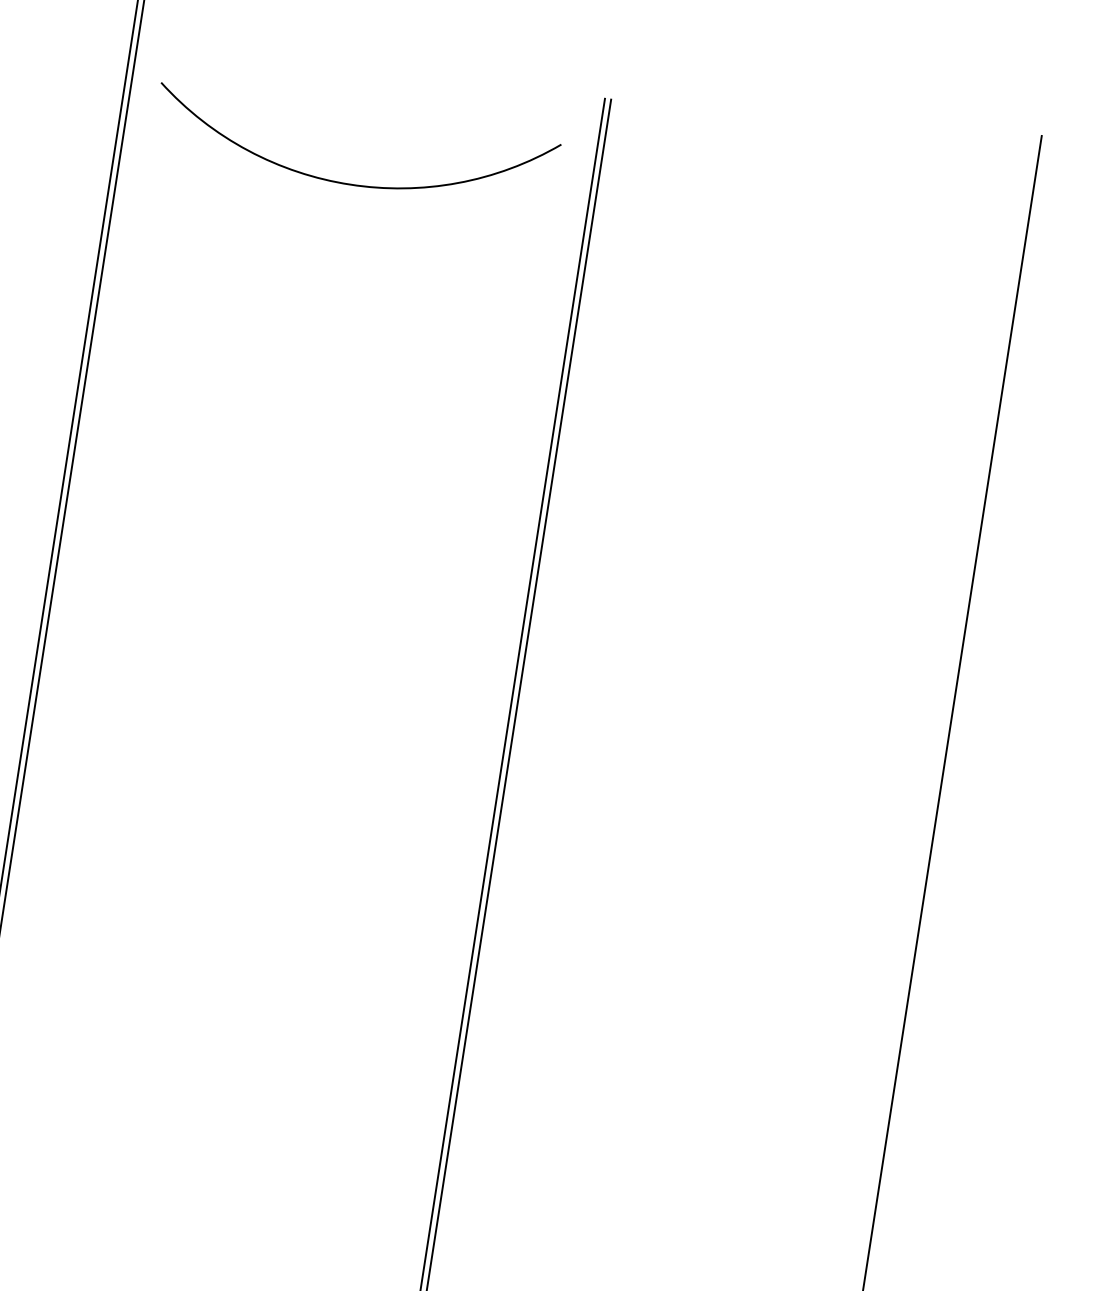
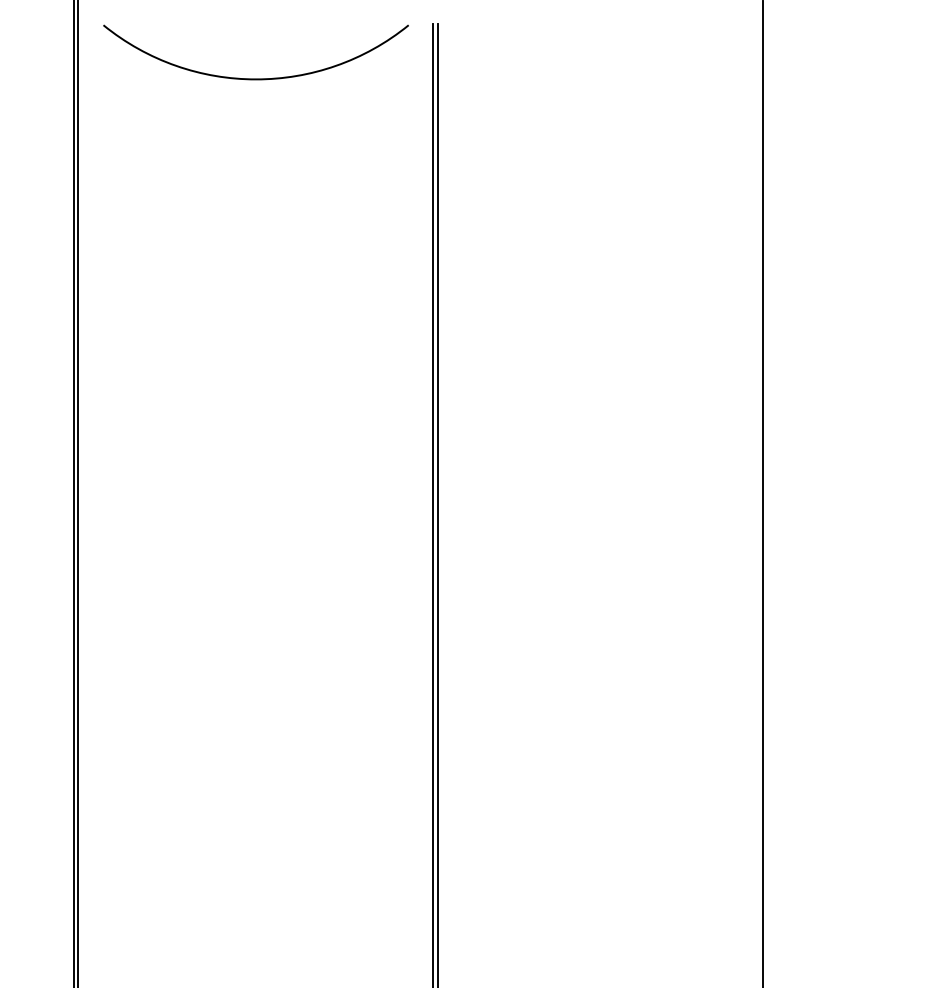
arc: (349, 183) -> (255, 78), moved

